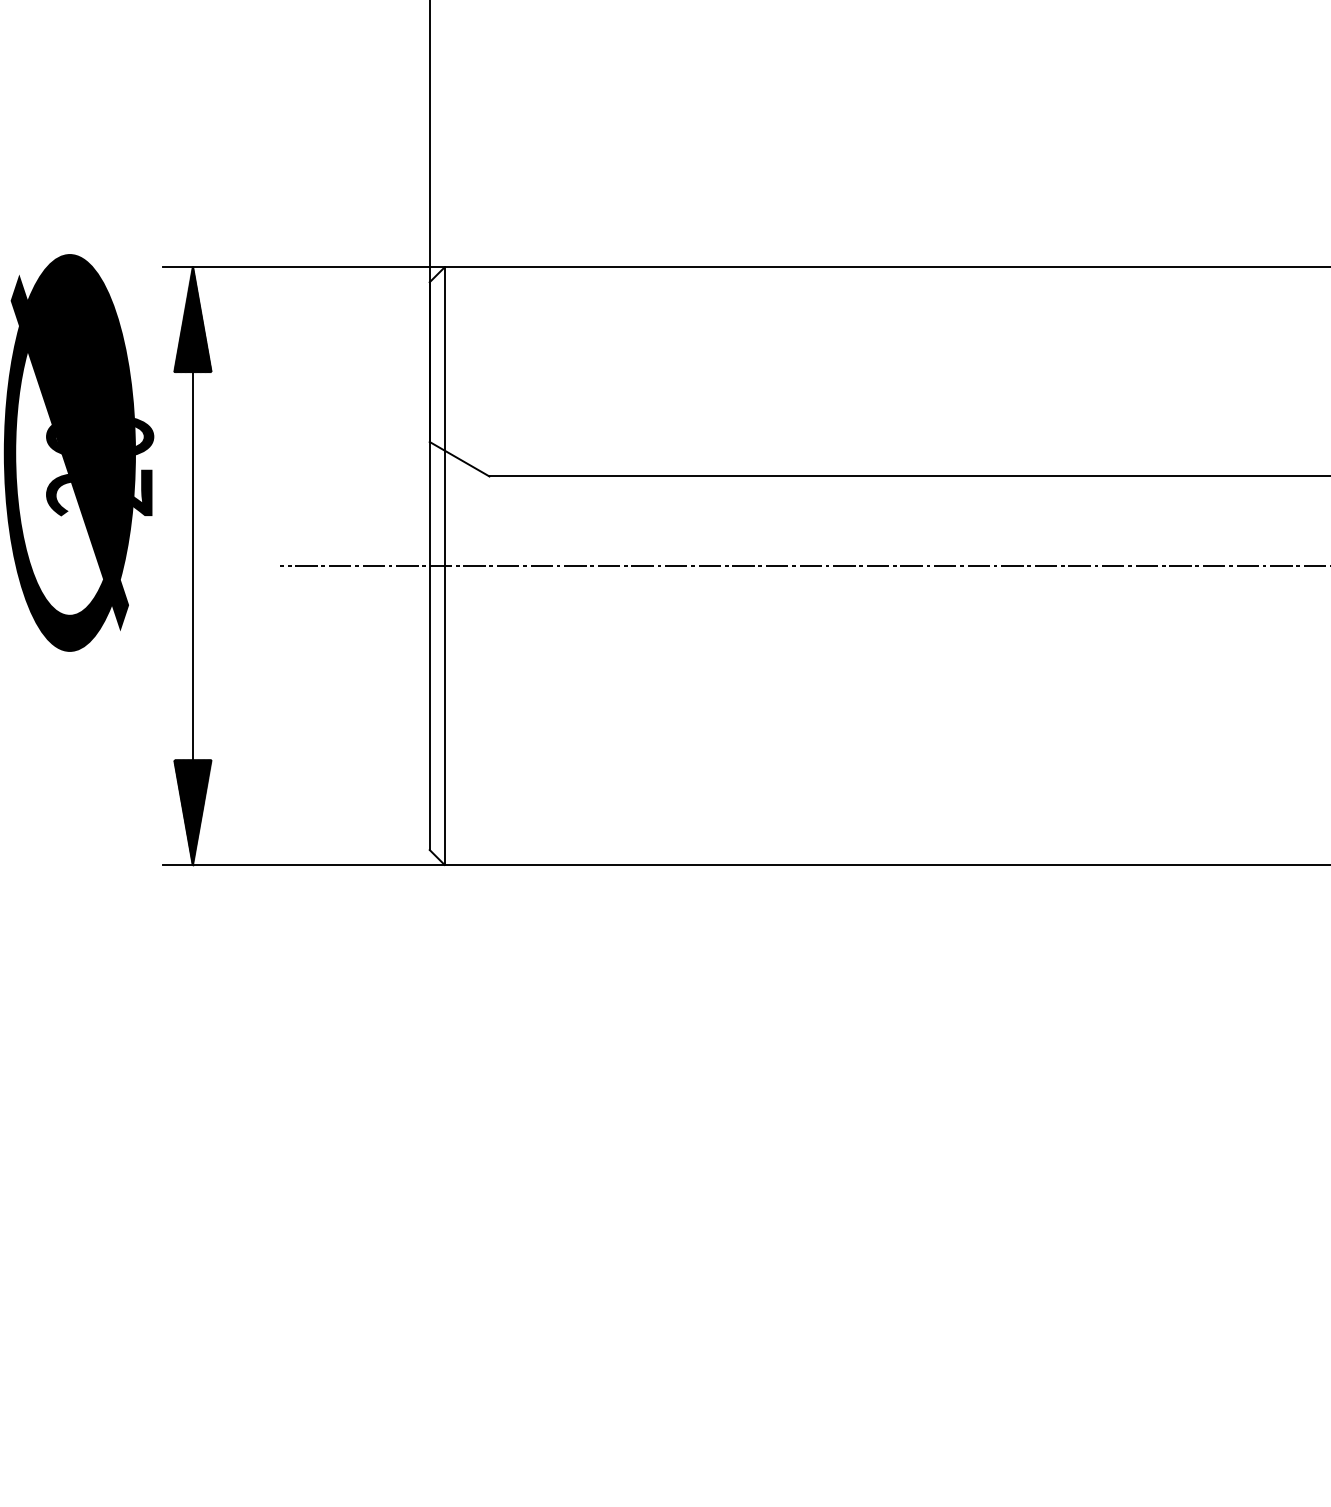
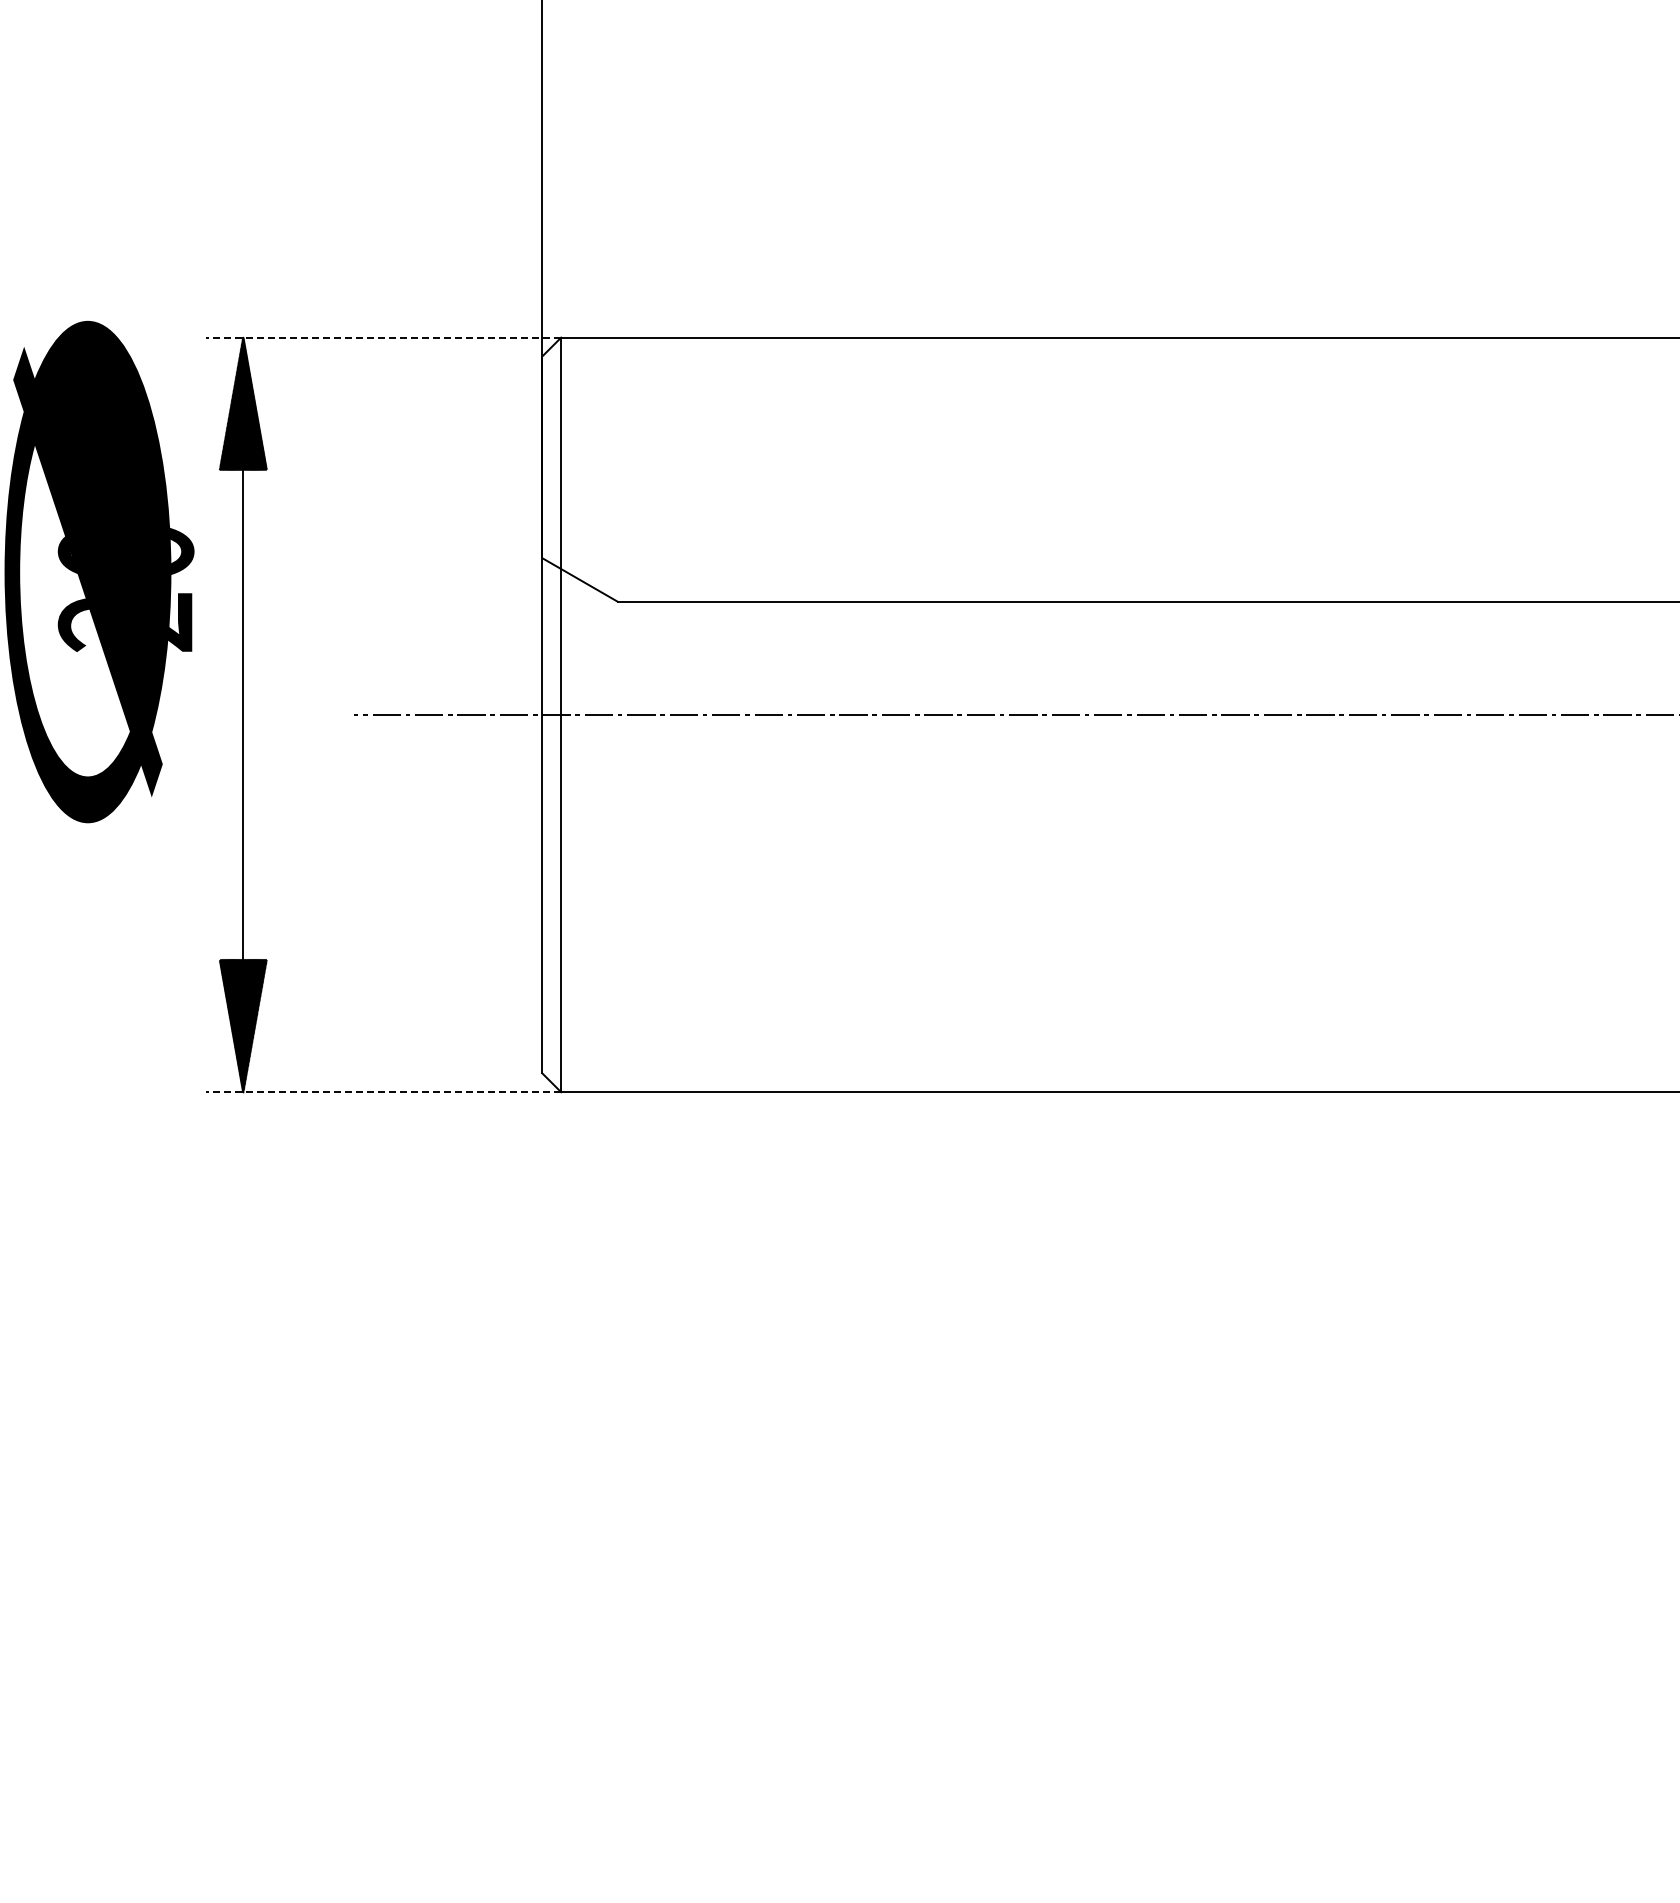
line: (303, 267) -> (383, 337), solid -> dashed
line: (303, 865) -> (383, 1092), solid -> dashed

